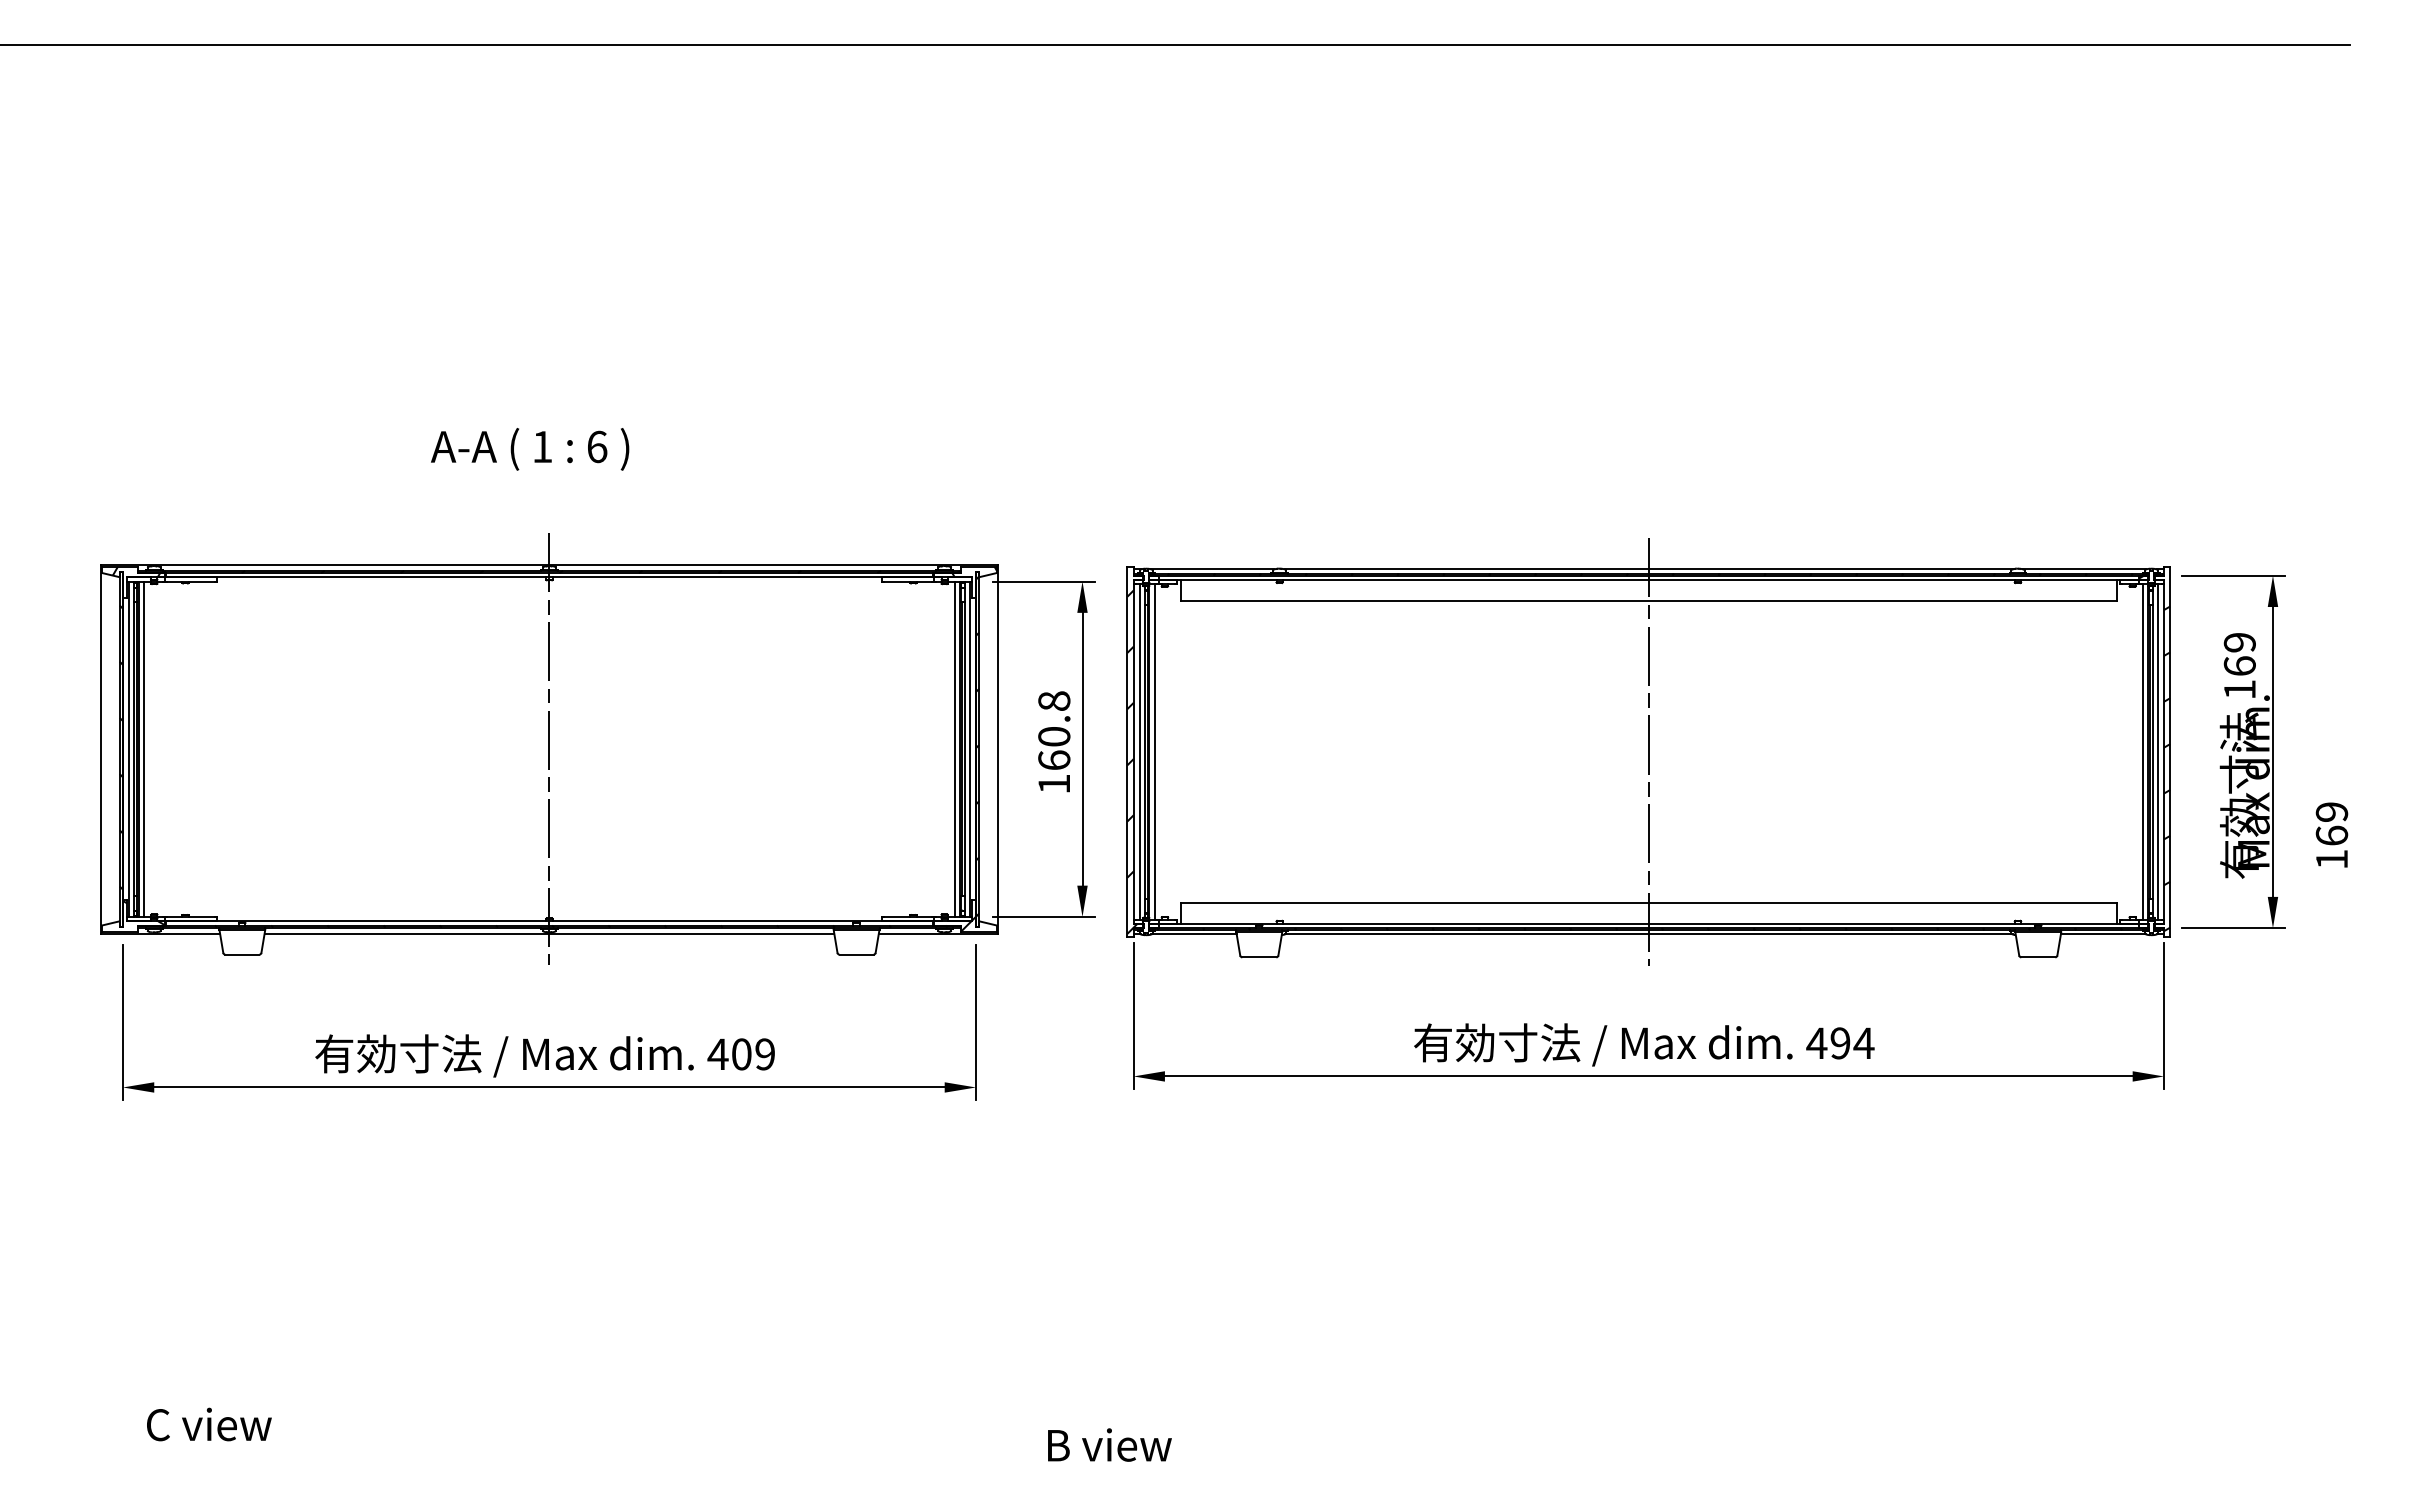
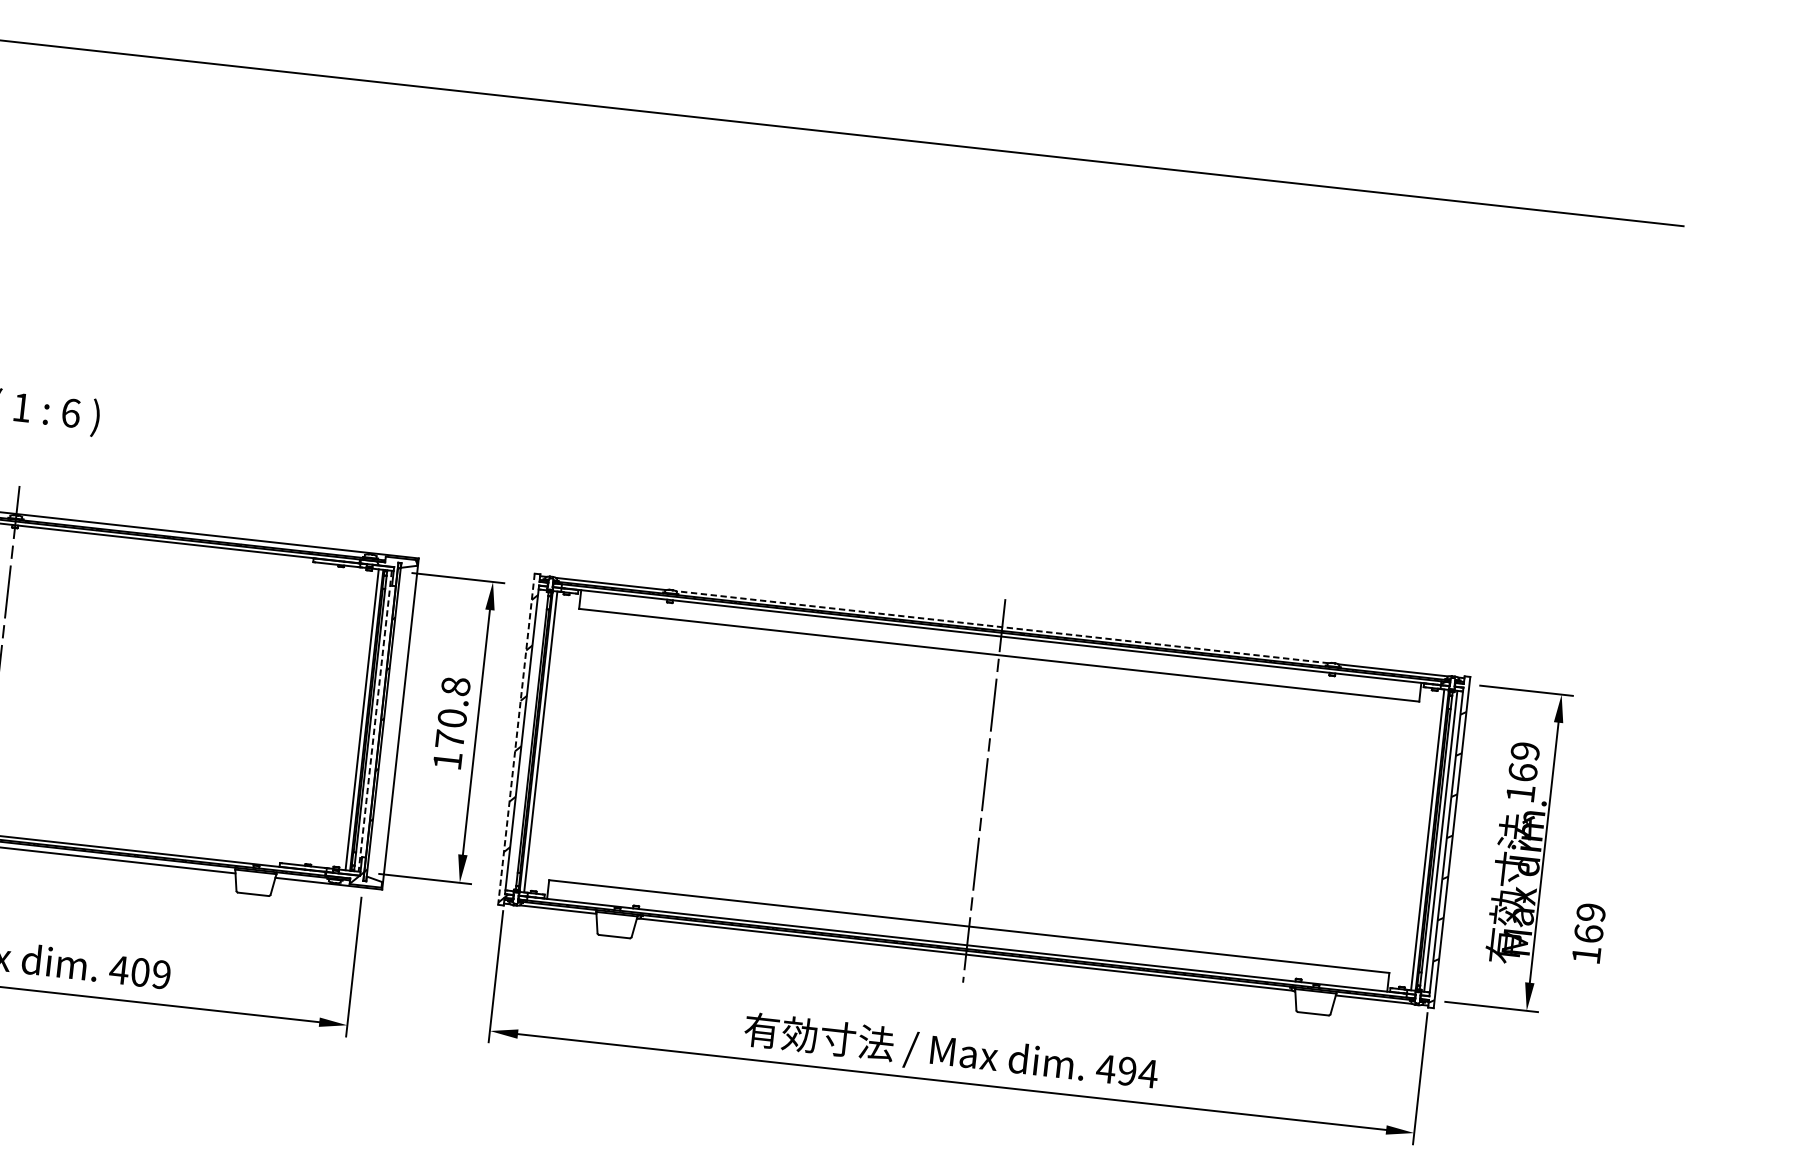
line: (1648, 569) -> (1002, 627), solid -> dashed
line: (969, 749) -> (375, 721), solid -> dashed
line: (1127, 751) -> (516, 738), solid -> dashed
line: (1139, 751) -> (527, 740), removed
text: (1054, 760) -> (450, 739), 160.8 -> 170.8

